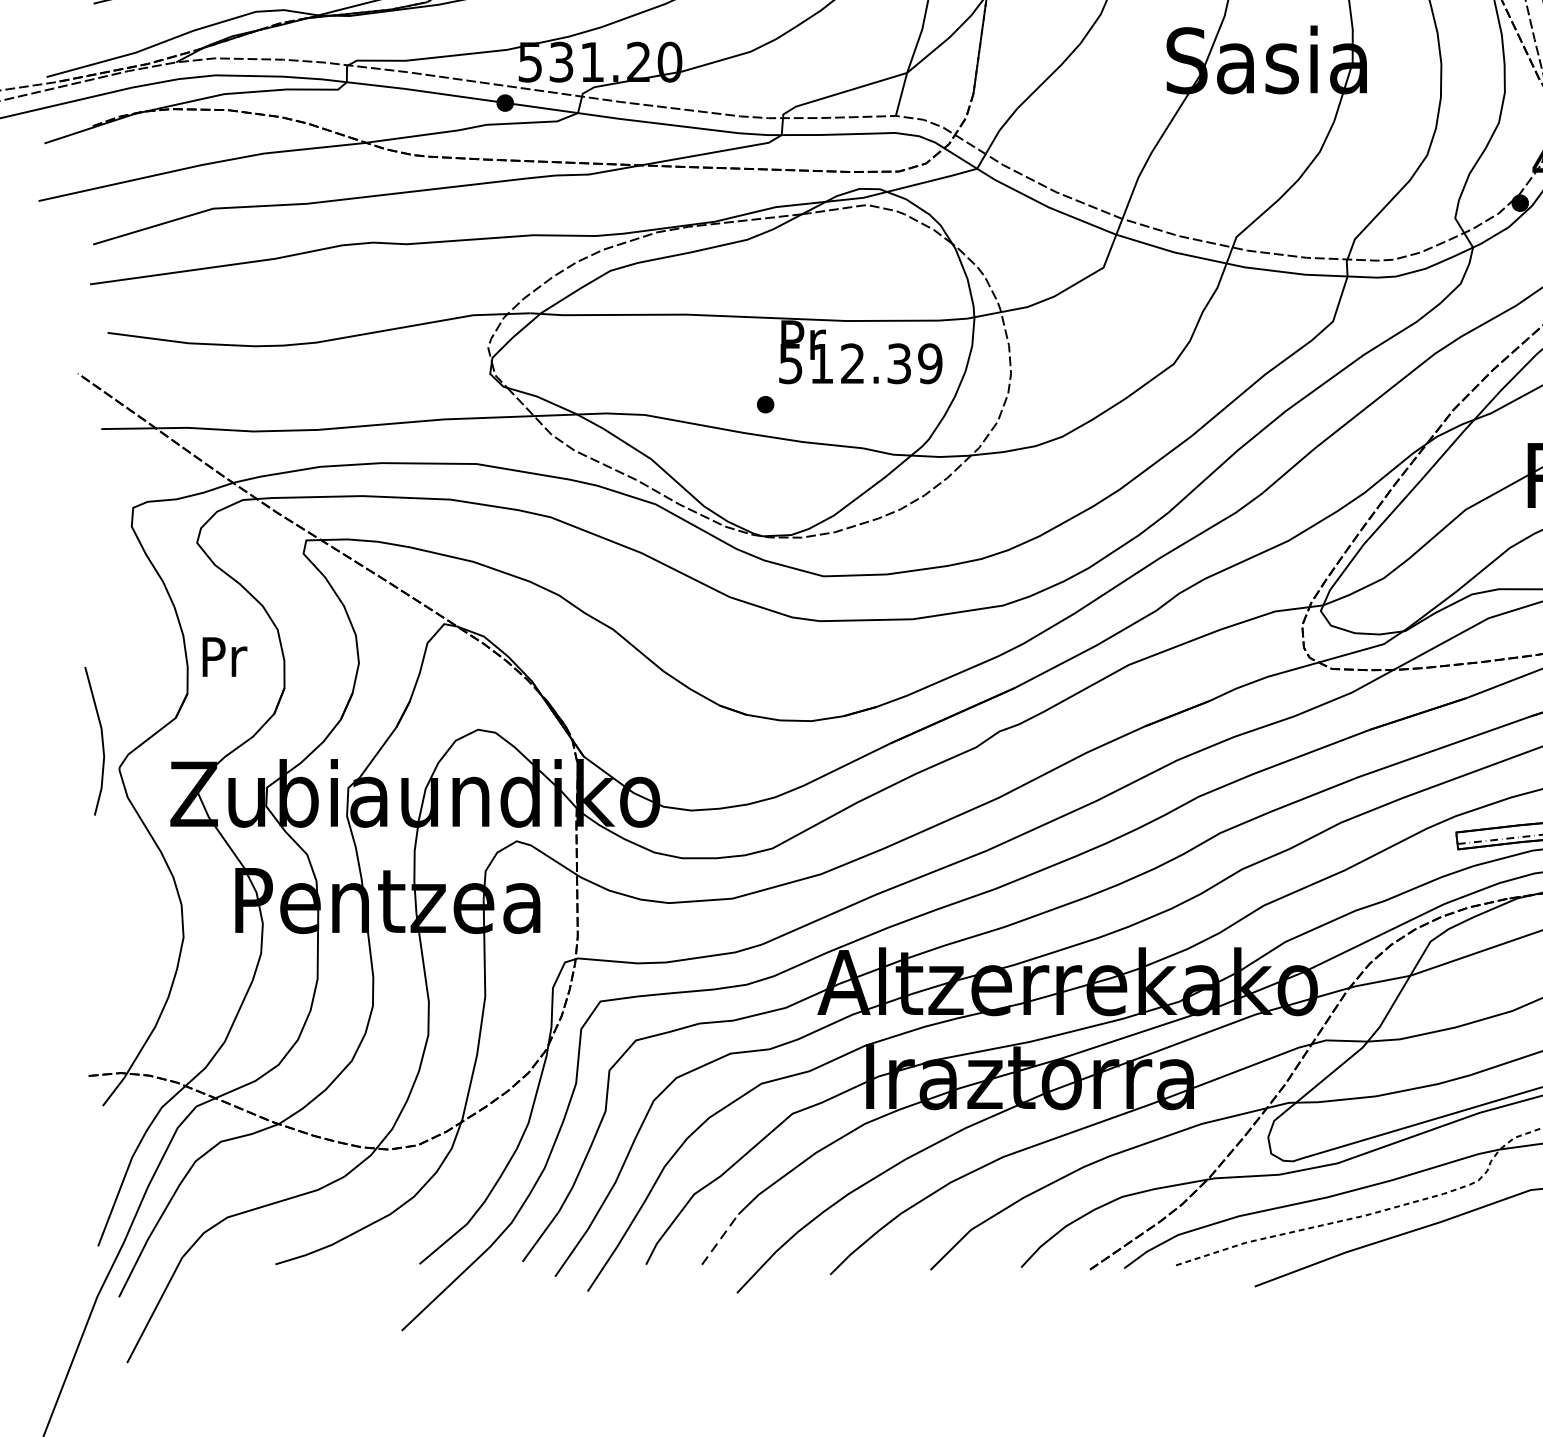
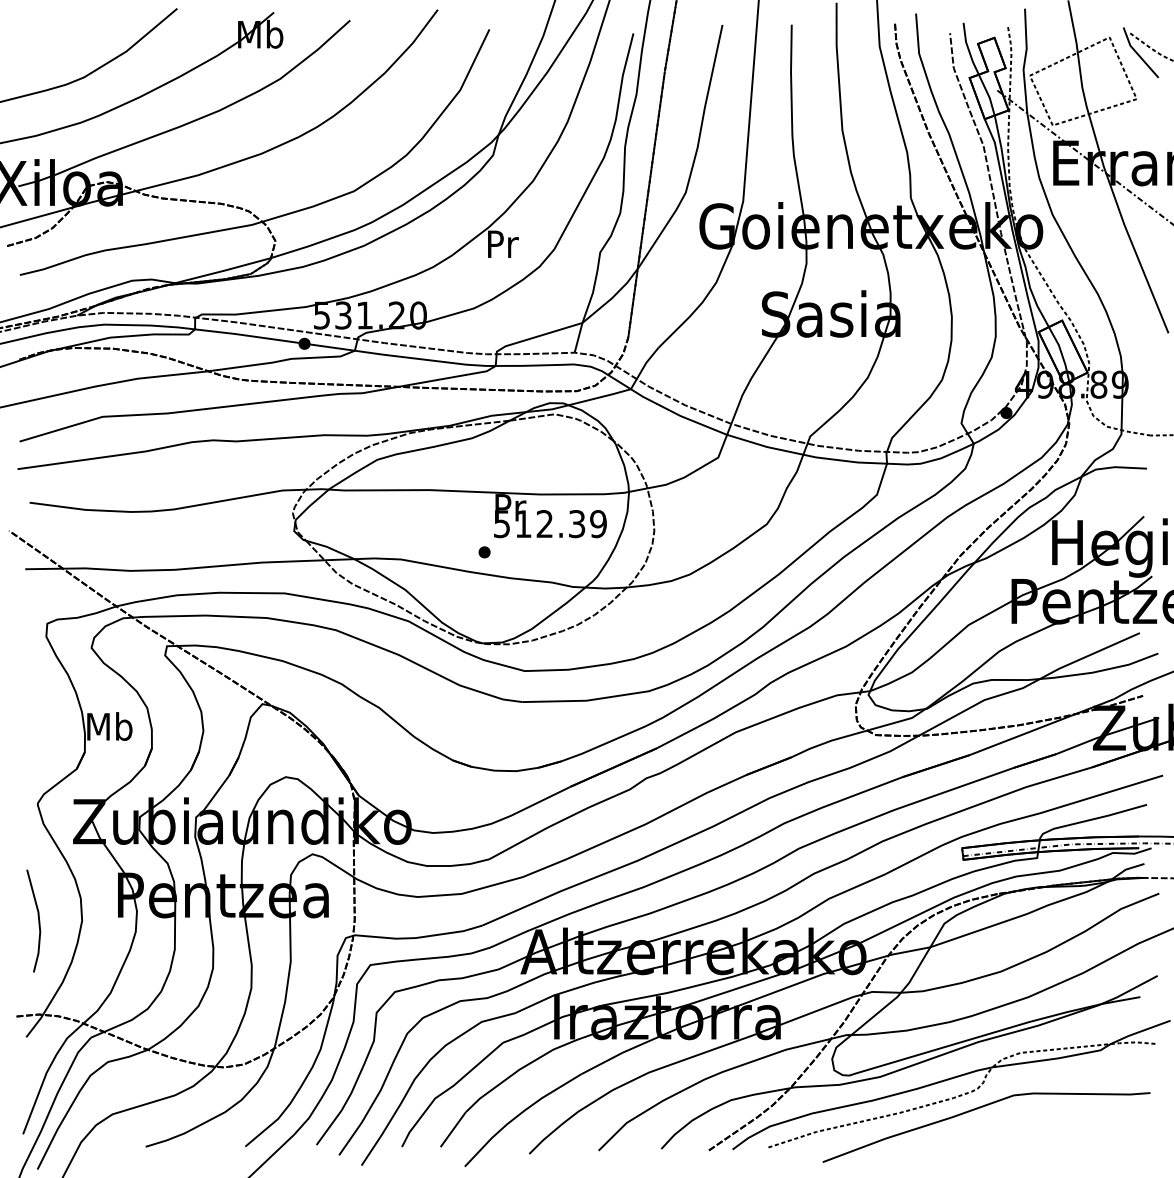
text: (223, 656) -> (109, 726), Pr -> Mb
line: (101, 740) -> (38, 920), moved
line: (720, 1239) -> (453, 1129), dashed -> solid

